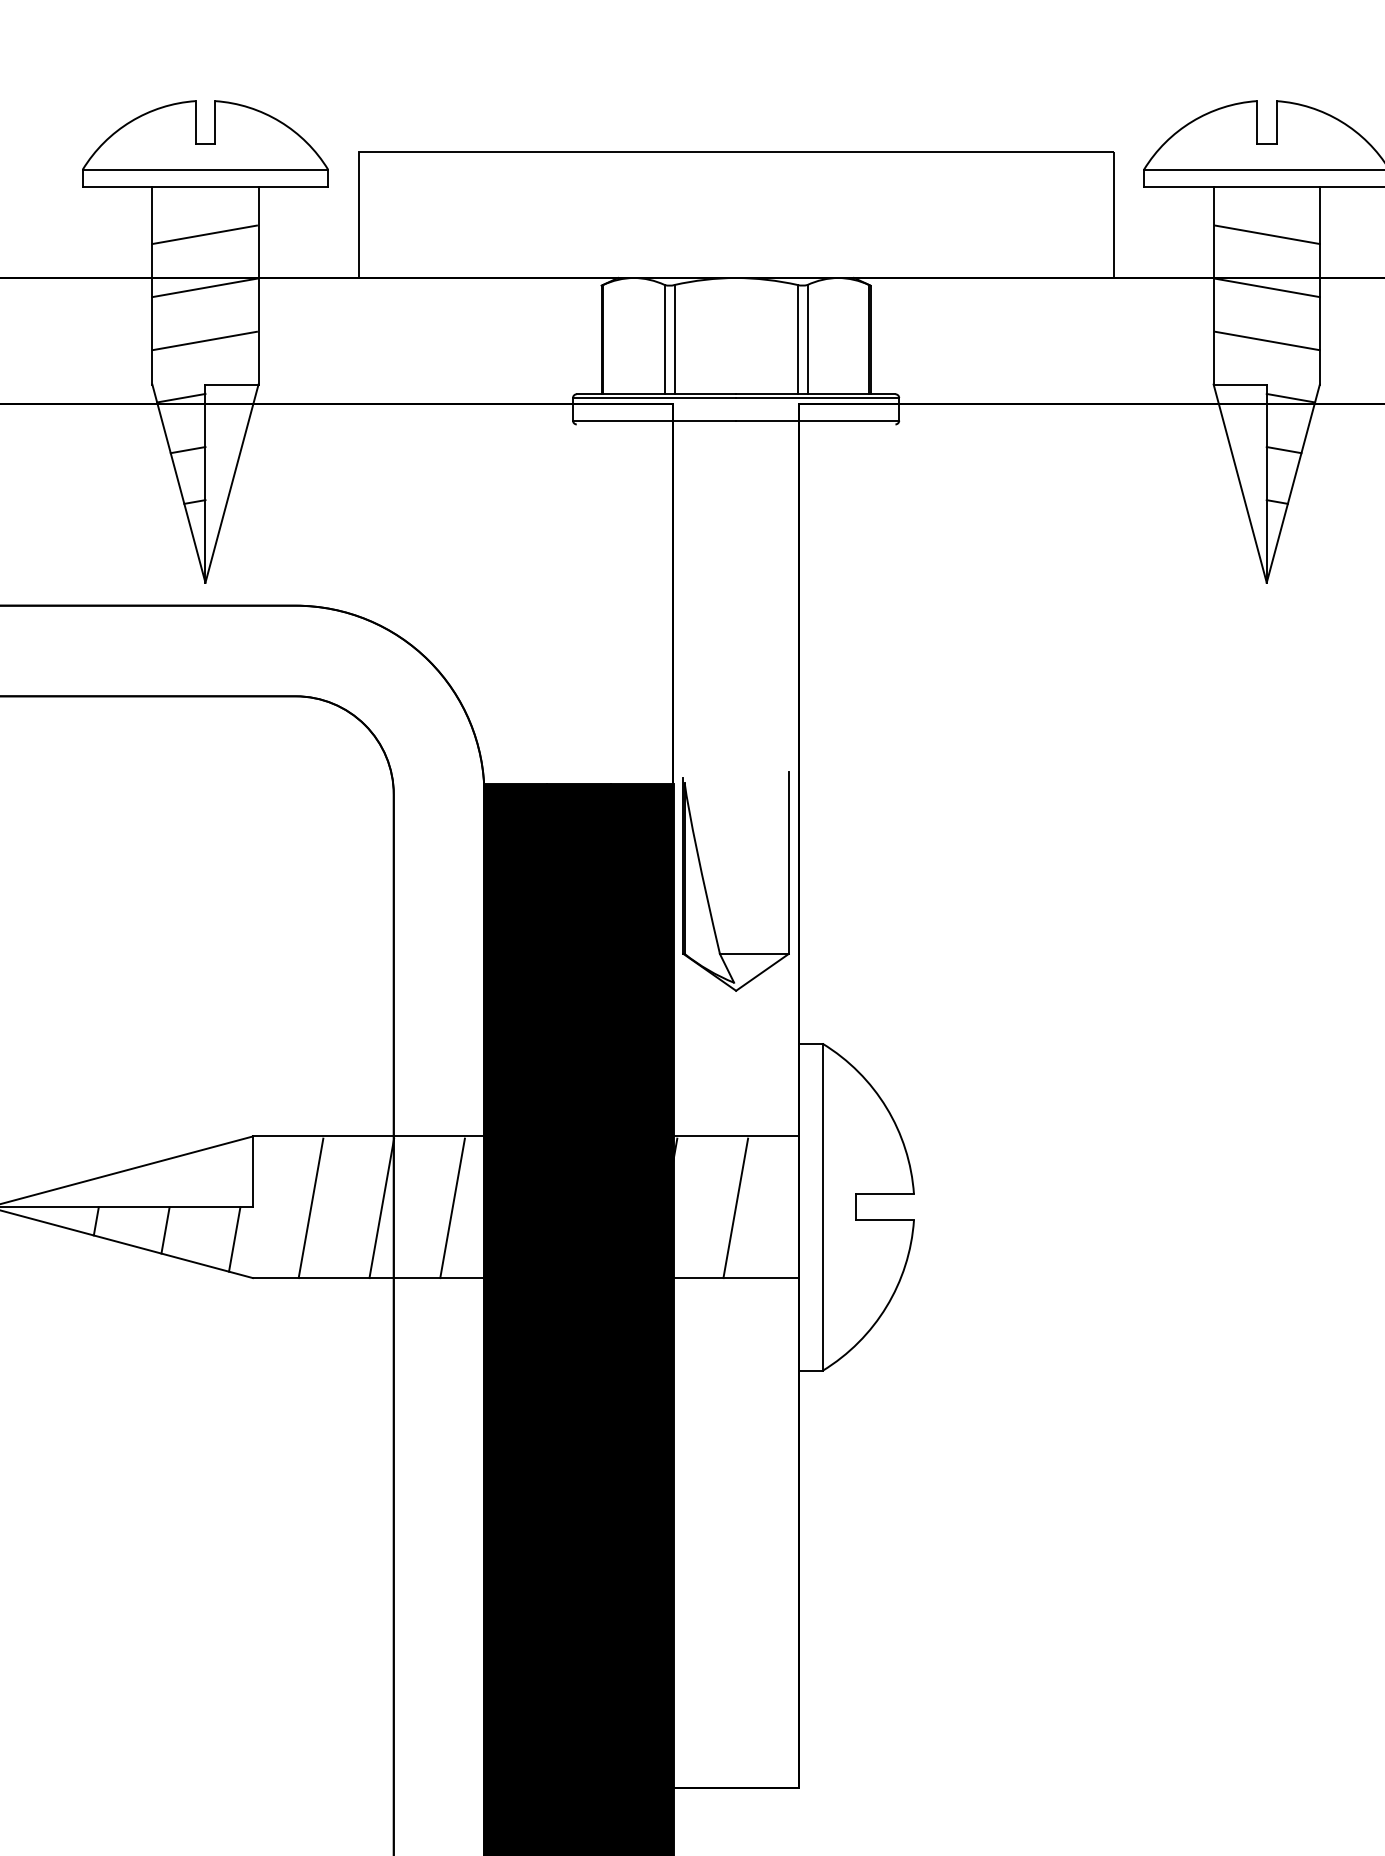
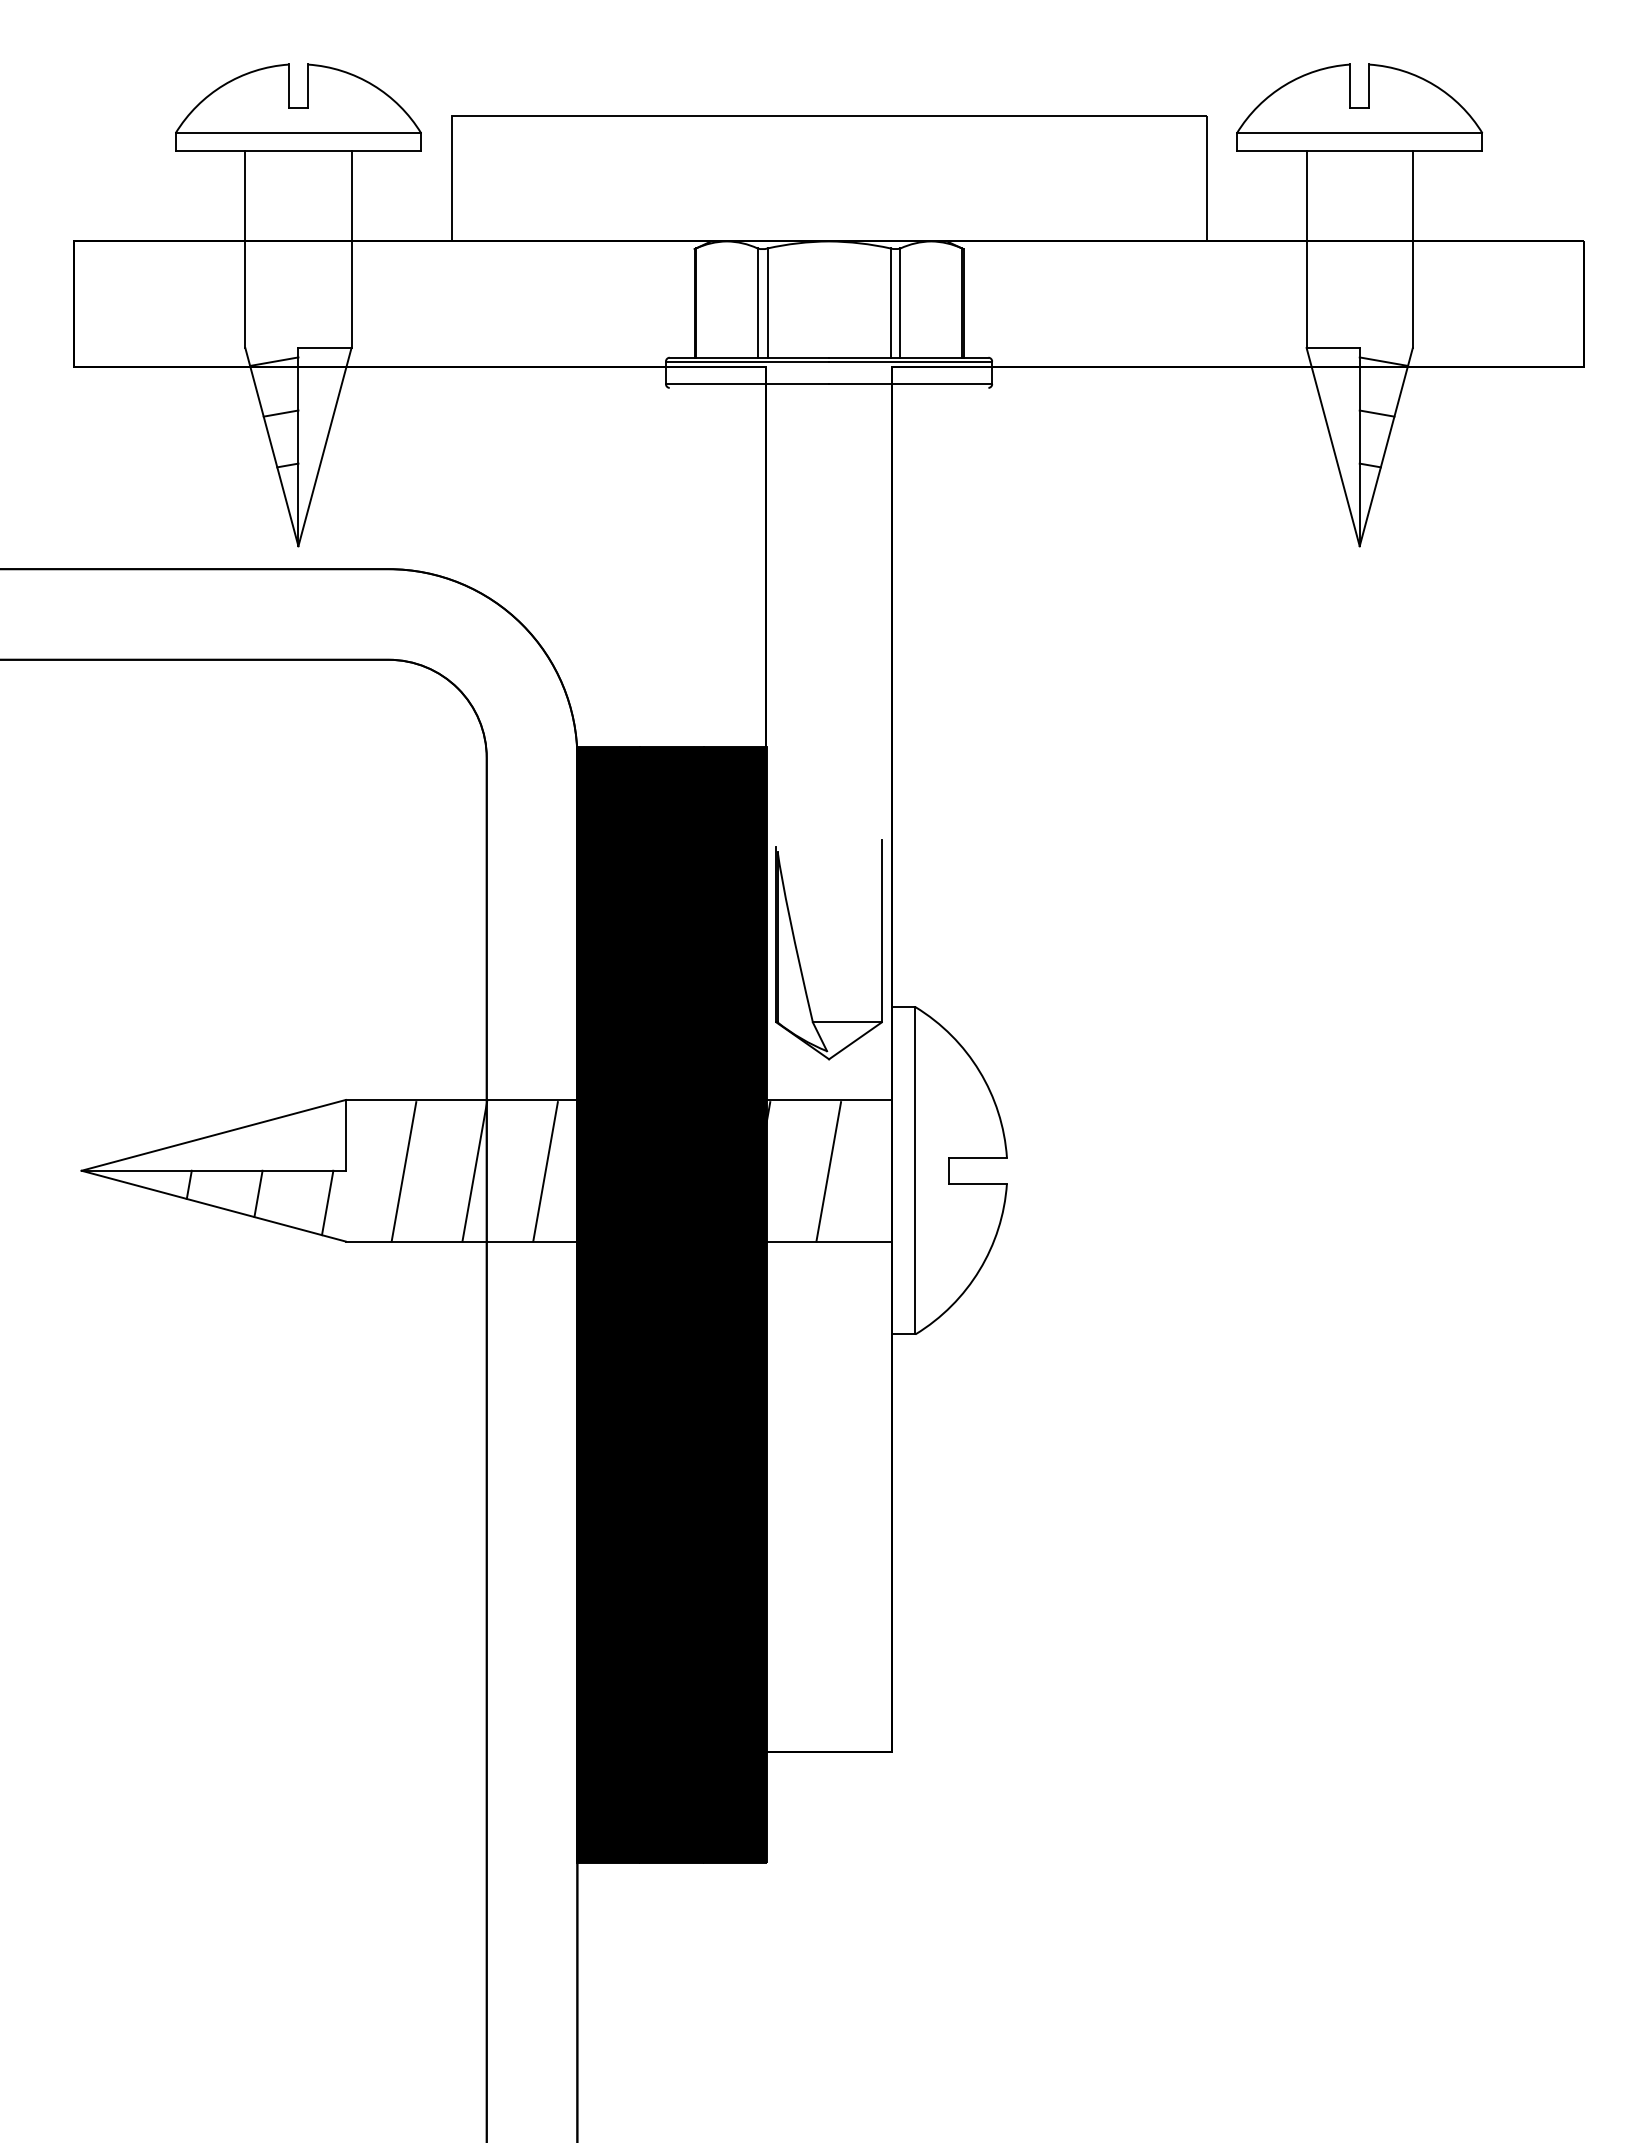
line: (204, 235) -> (297, 198), removed
line: (1267, 235) -> (1360, 198), removed
line: (204, 288) -> (297, 251), removed
line: (1267, 288) -> (1360, 251), removed
line: (204, 341) -> (297, 304), removed
line: (1267, 341) -> (1360, 304), removed
part: (706, 889) -> (799, 957), moved

